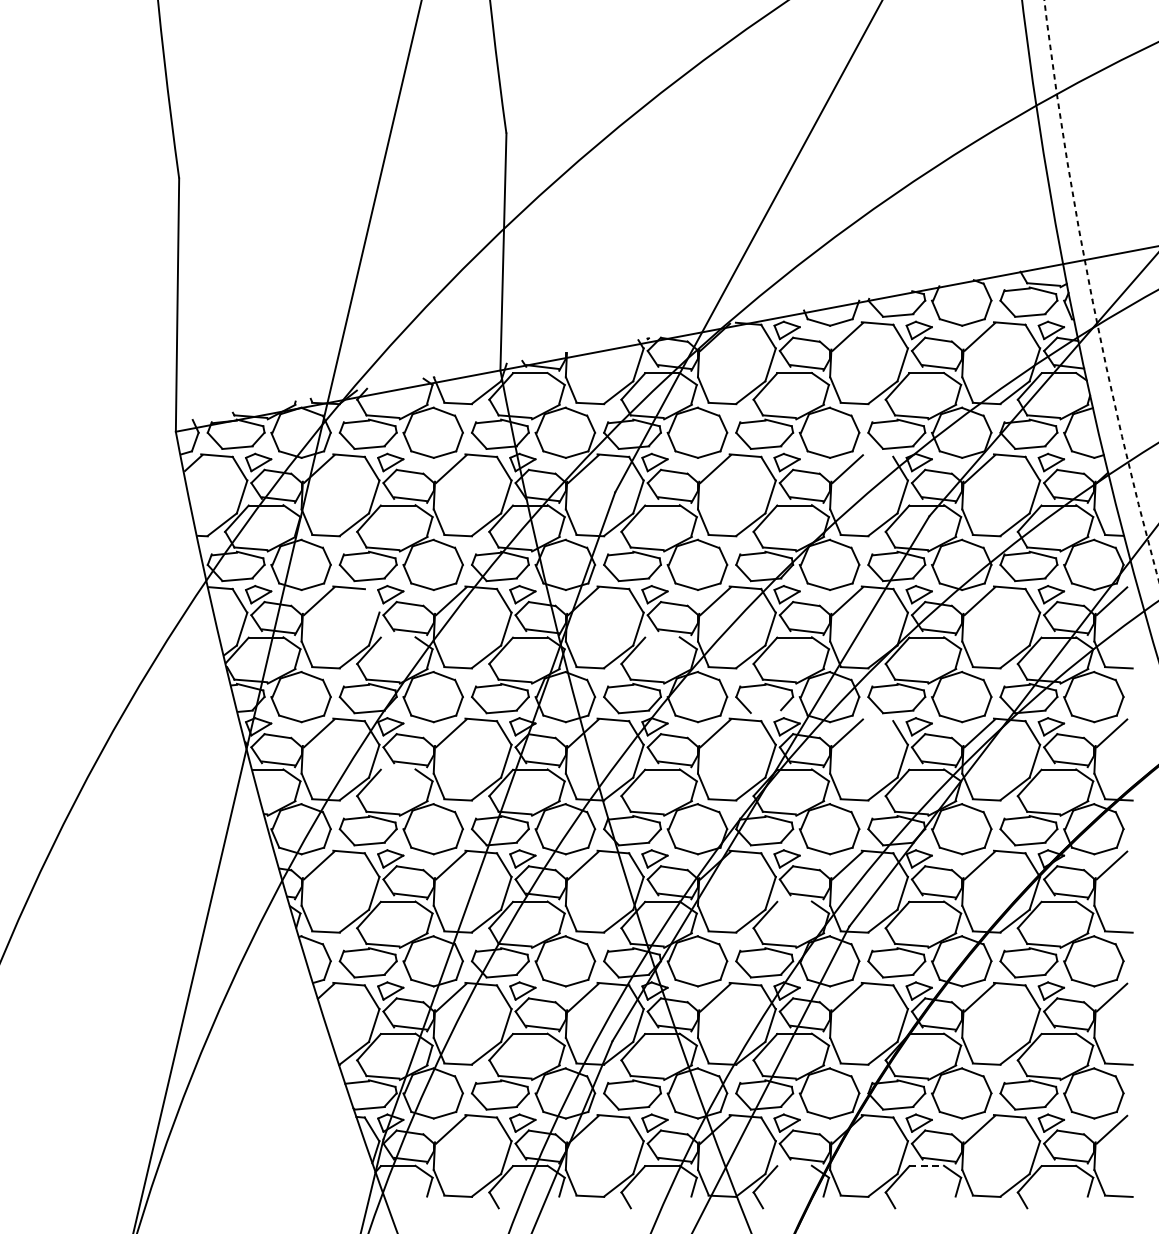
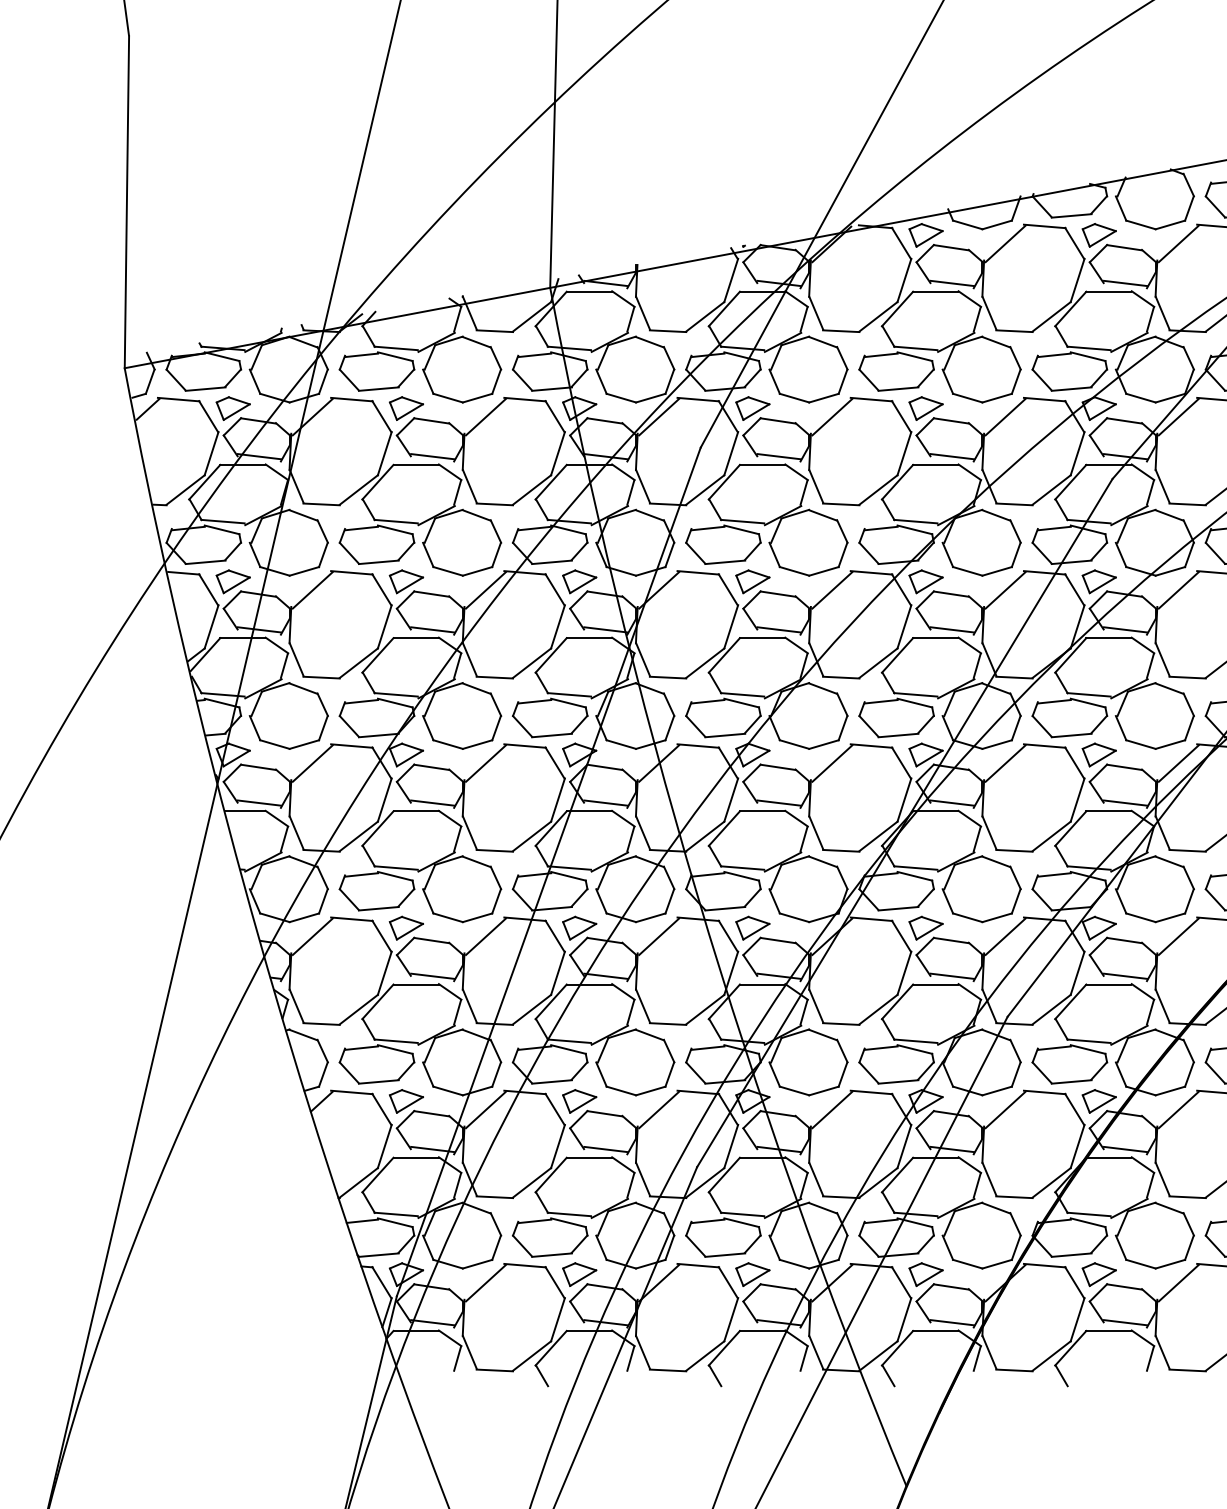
line: (877, 455) -> (1044, 399), added
line: (371, 600) -> (381, 589), added
line: (397, 637) -> (415, 637), added
line: (662, 637) -> (762, 637), added
line: (765, 711) -> (897, 734), added
line: (877, 719) -> (1044, 745), added
line: (397, 769) -> (415, 810), added
line: (794, 901) -> (935, 984), added
line: (794, 1166) -> (935, 1331), added
line: (927, 1166) -> (1110, 1331), dashed -> solid

